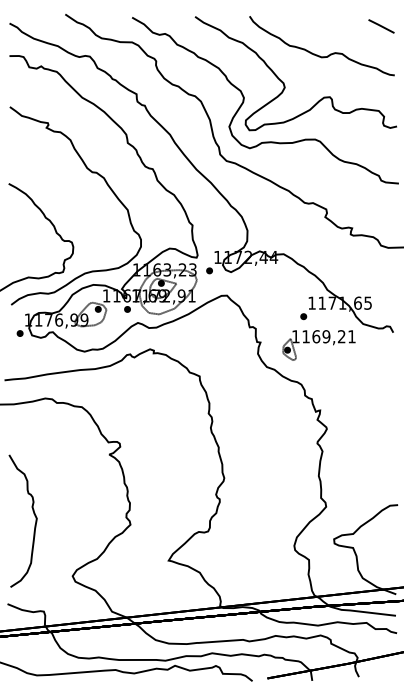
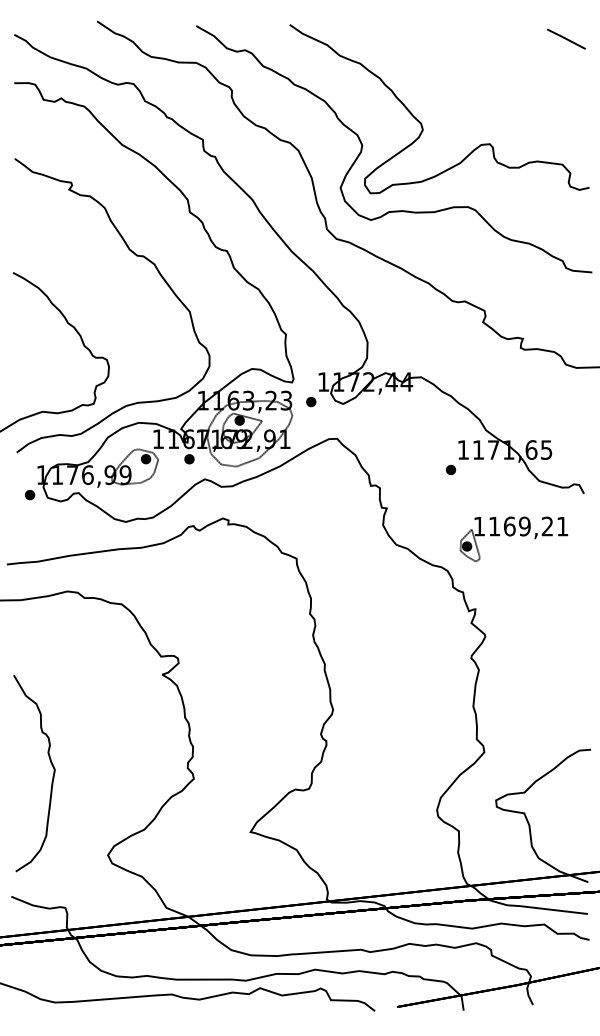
curve: (317, 54) -> (471, 80), removed
part: (318, 345) -> (513, 539), moved

